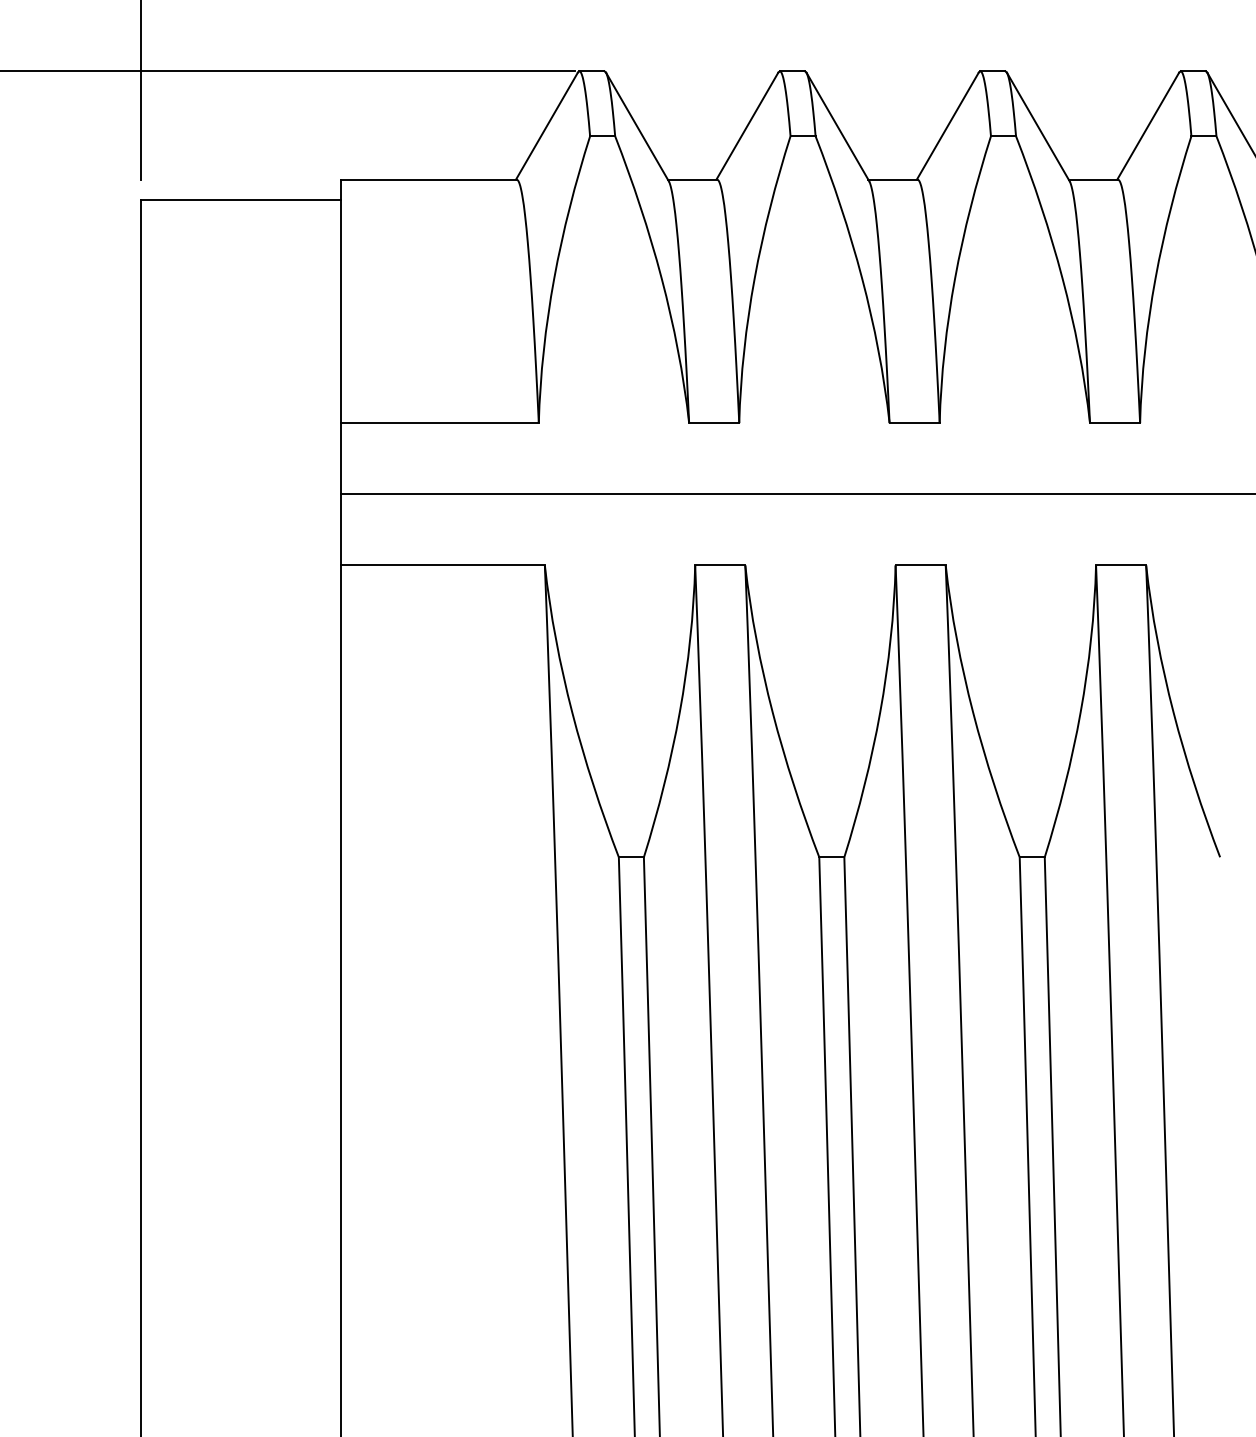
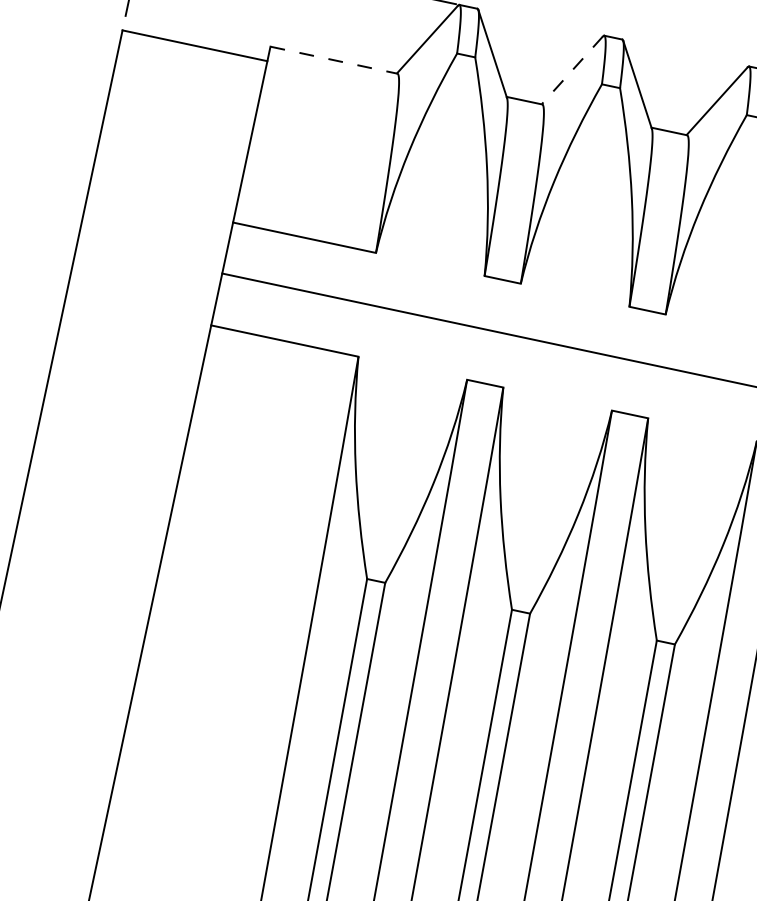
line: (747, 125) -> (572, 69), solid -> dashed
line: (428, 179) -> (333, 59), solid -> dashed

